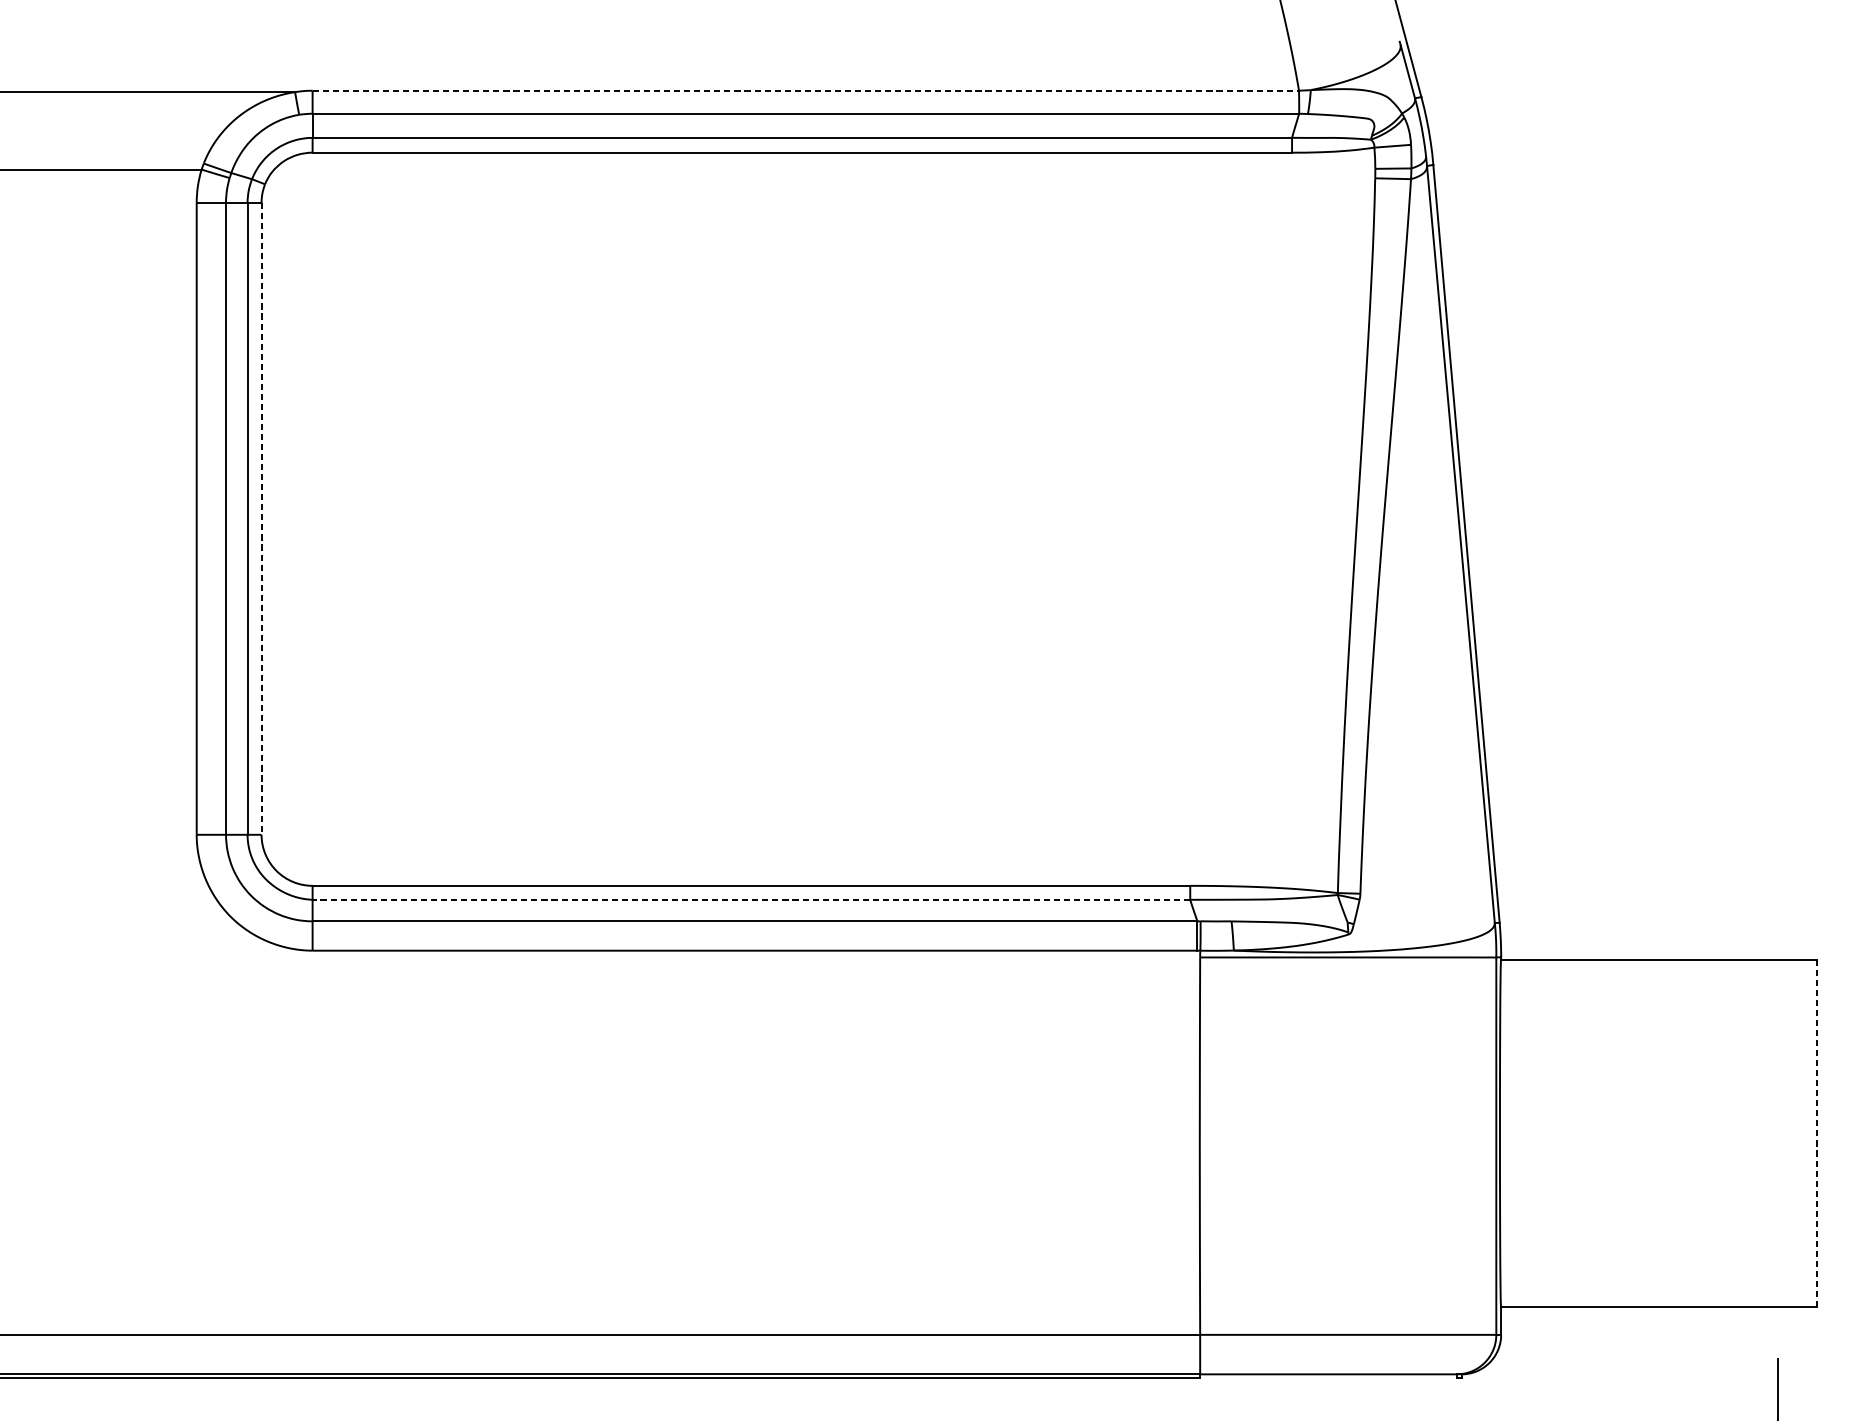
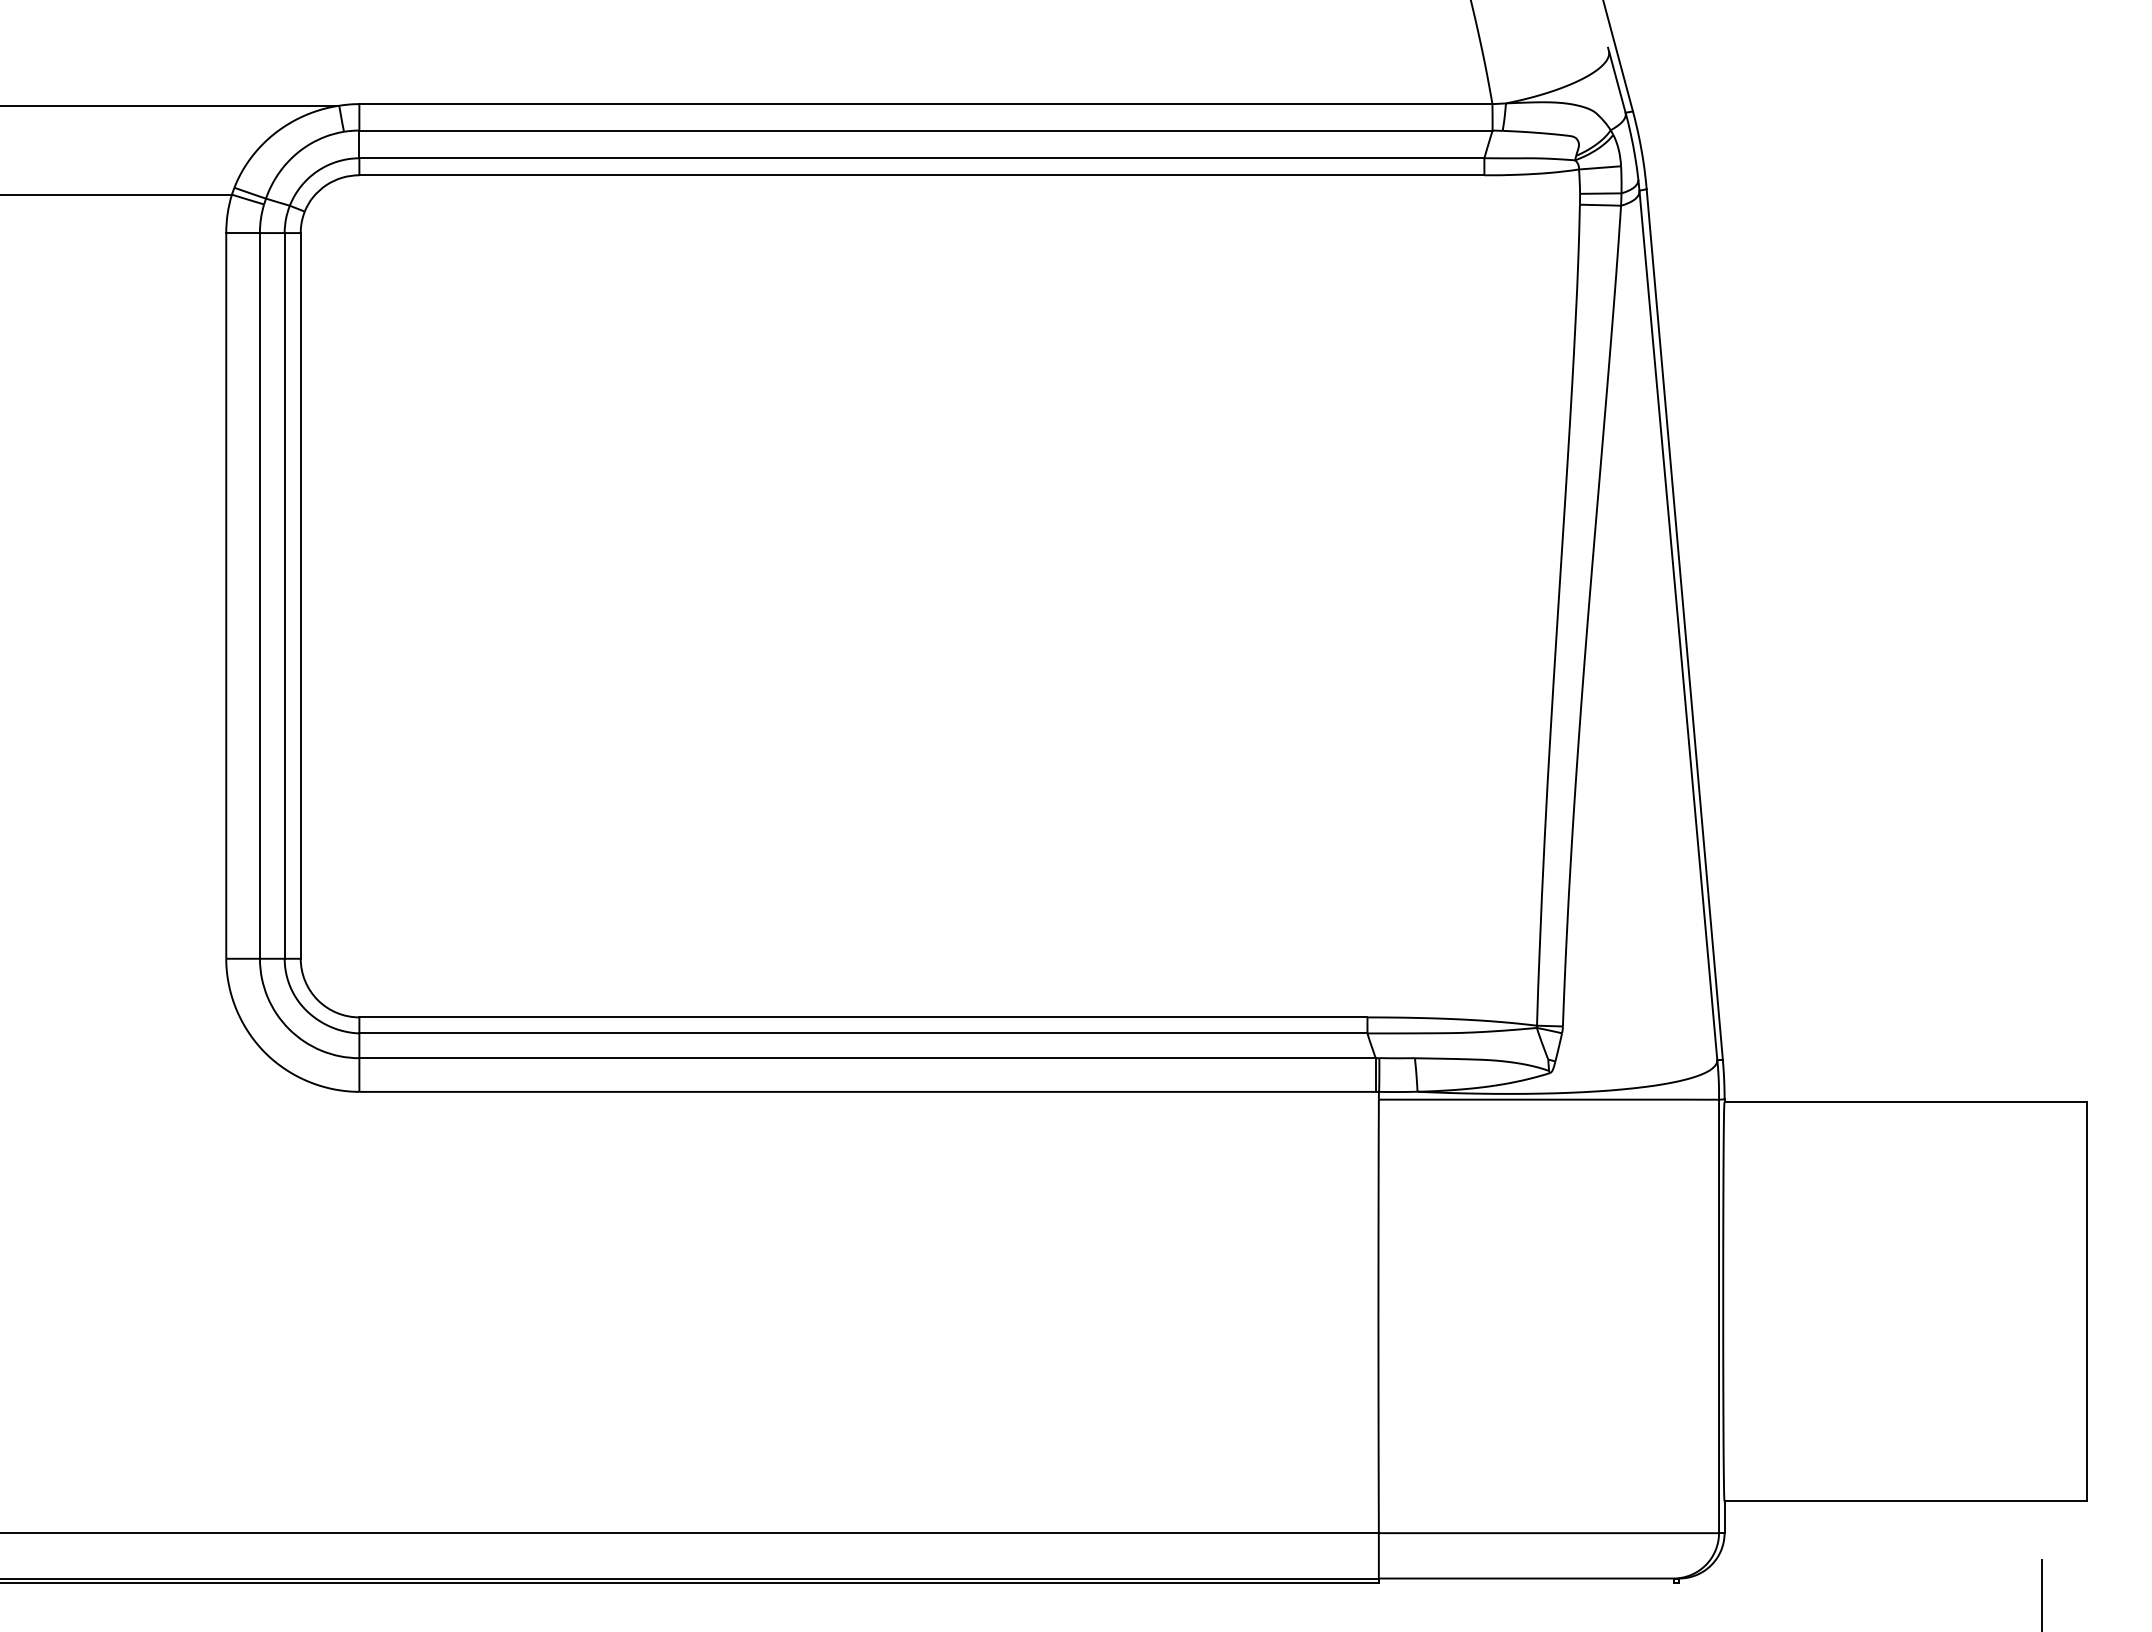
line: (805, 91) -> (925, 104), dashed -> solid
line: (261, 518) -> (300, 595), dashed -> solid
line: (750, 899) -> (862, 1033), dashed -> solid
line: (1817, 1133) -> (2087, 1301), dashed -> solid

